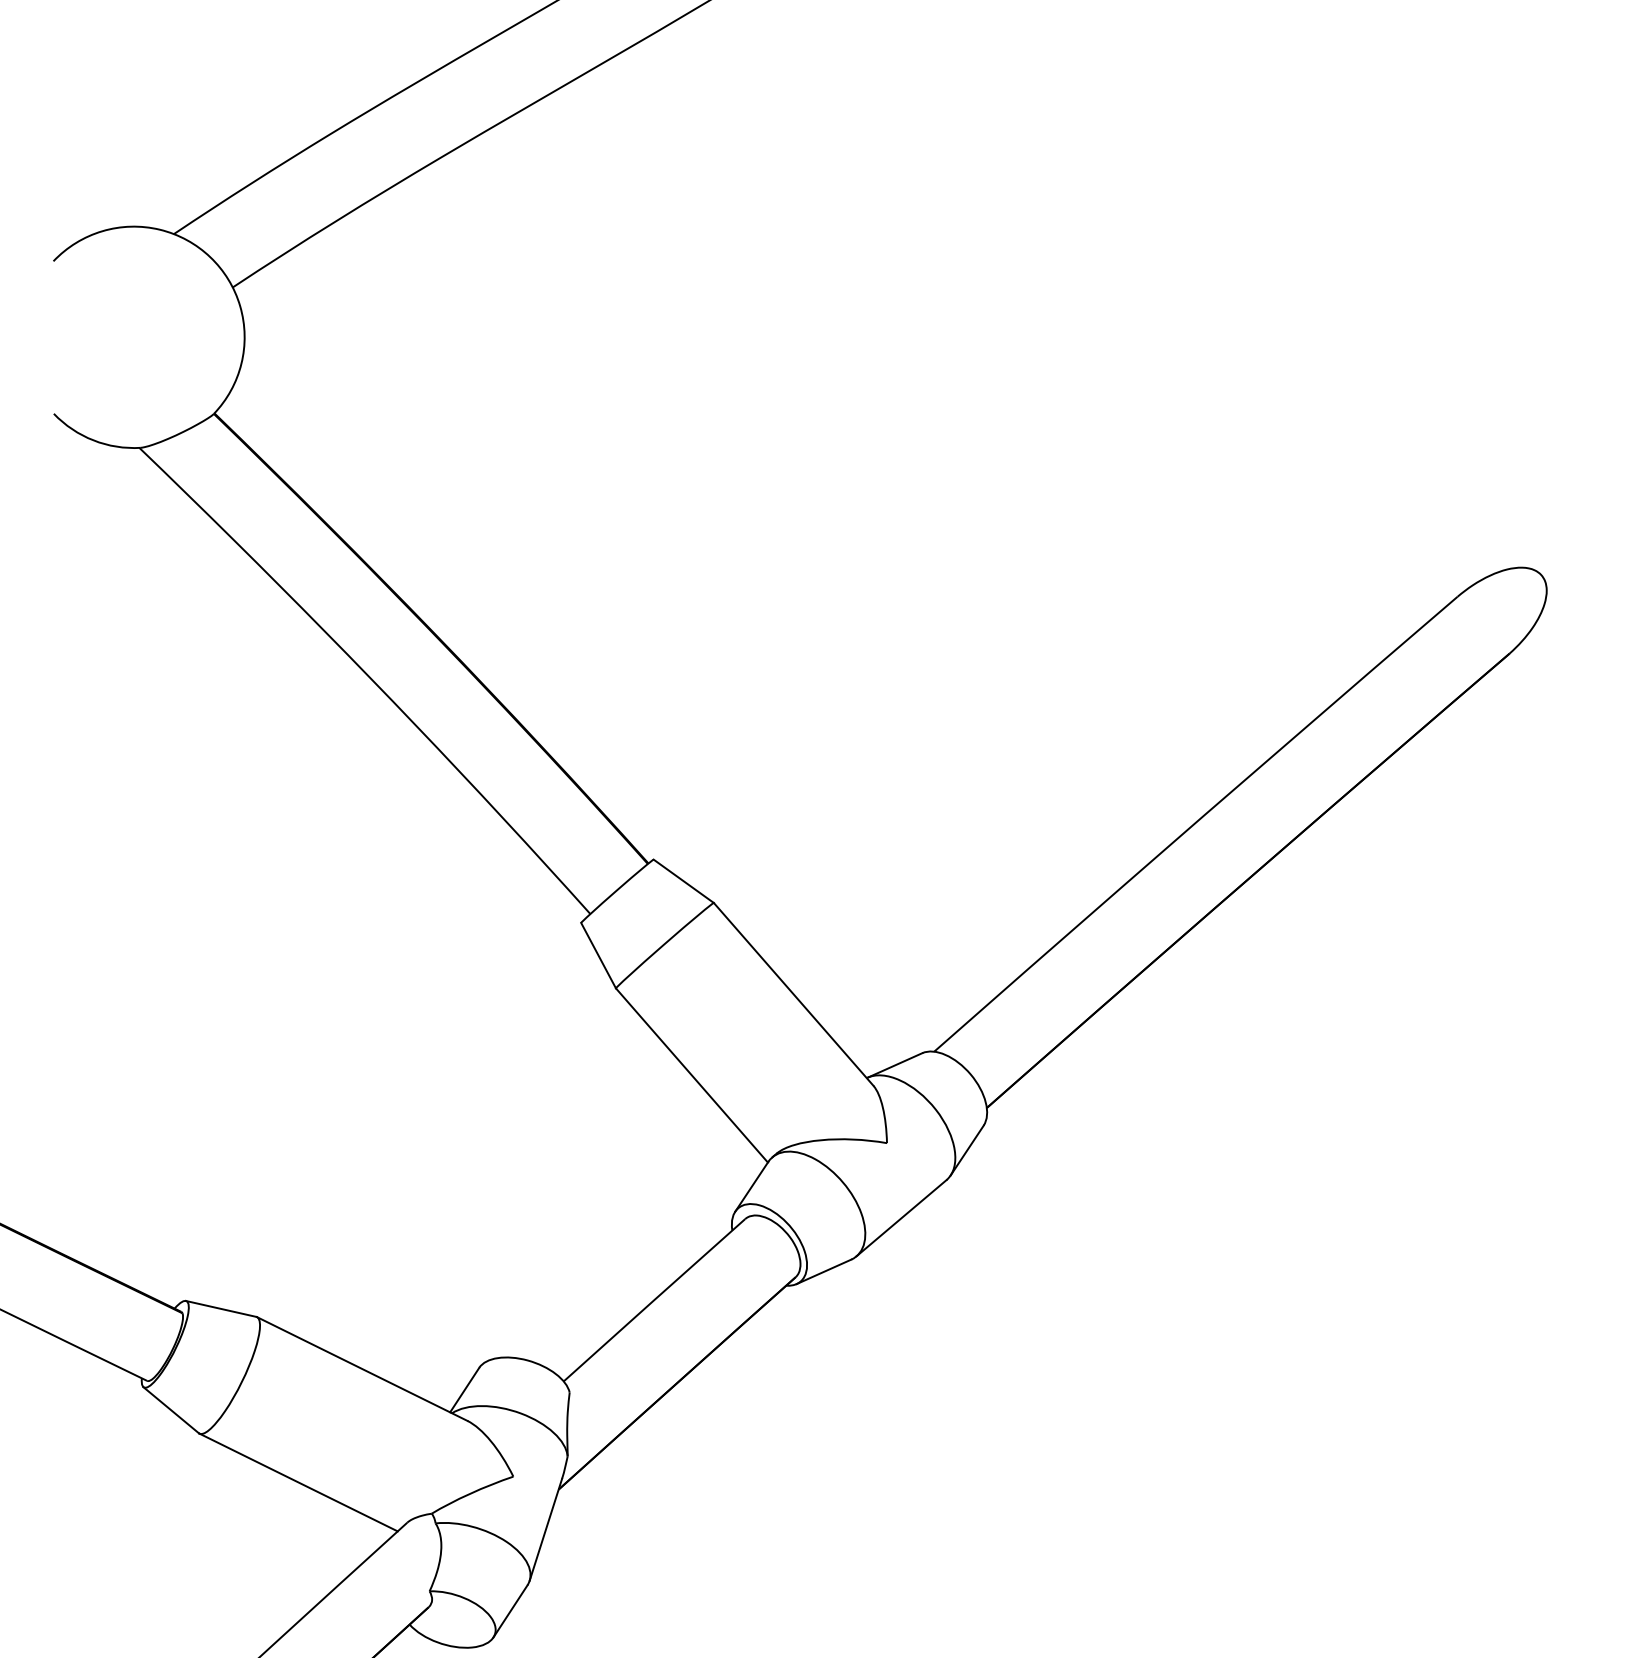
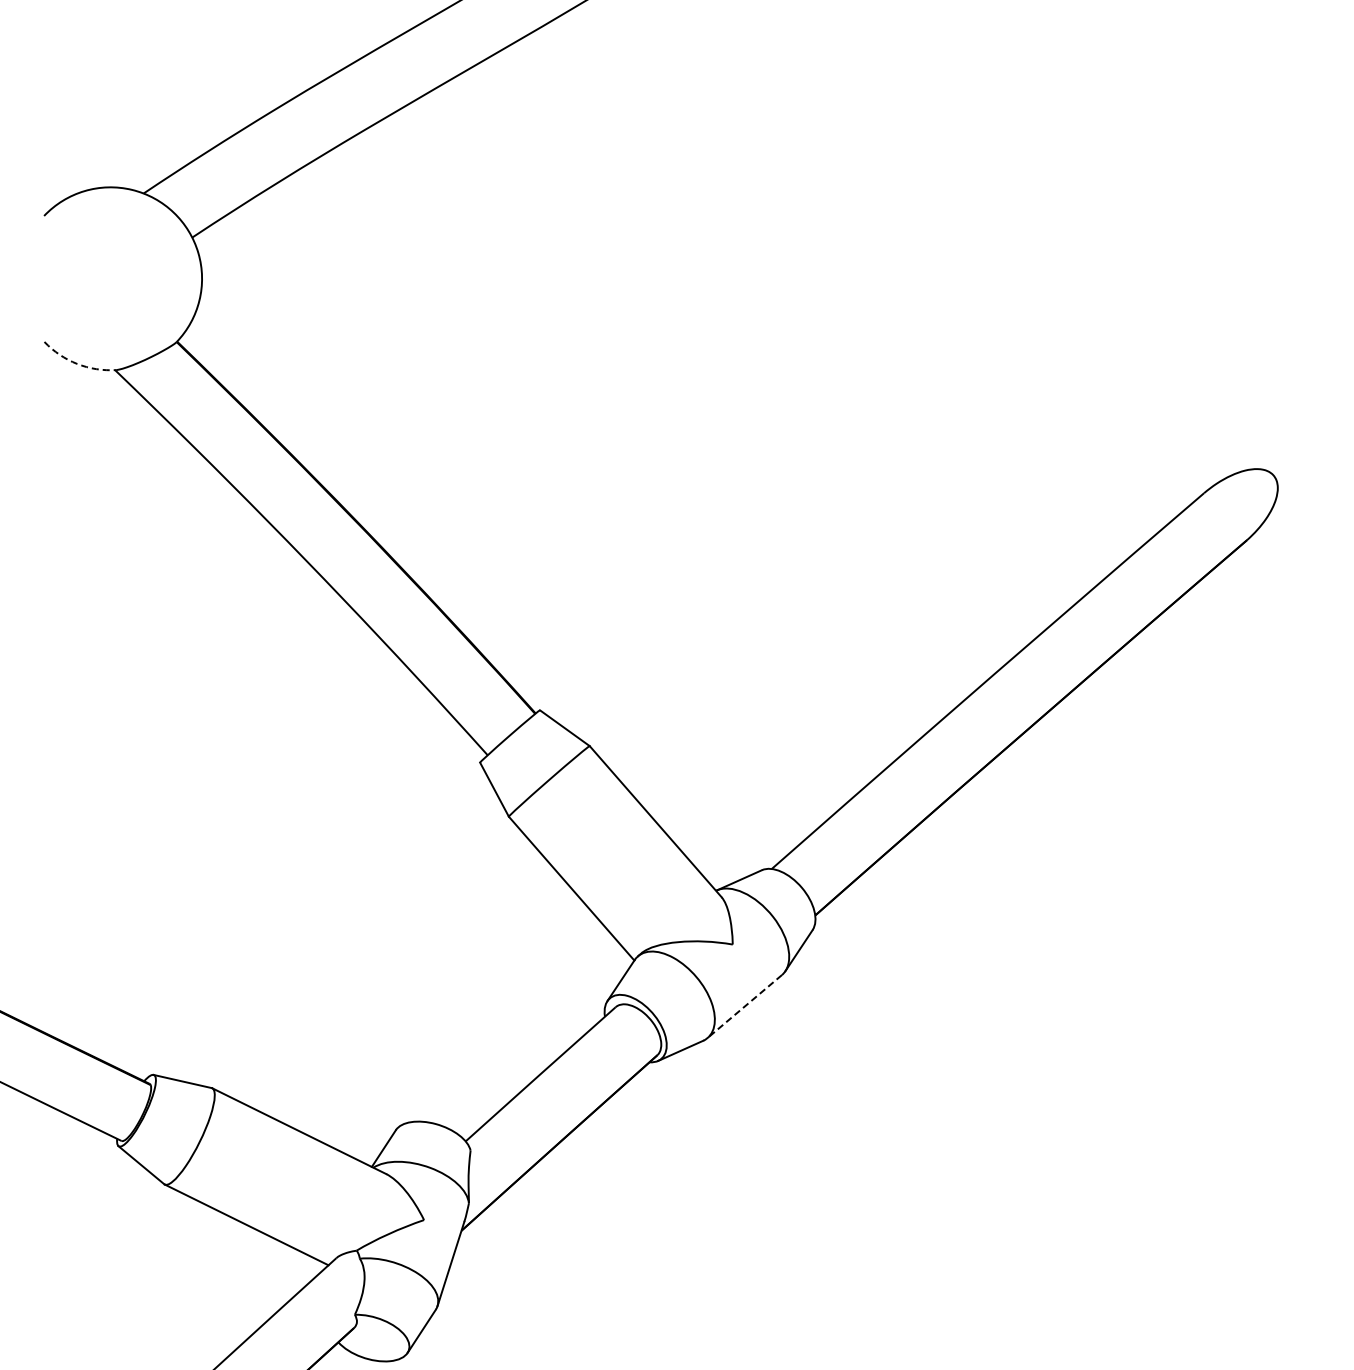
arc: (93, 439) -> (77, 363), solid -> dashed
line: (901, 1218) -> (744, 1006), solid -> dashed

